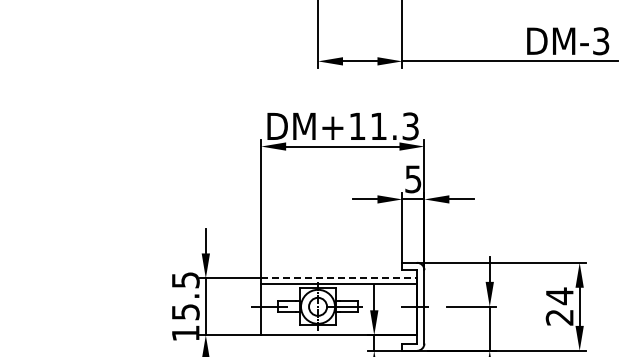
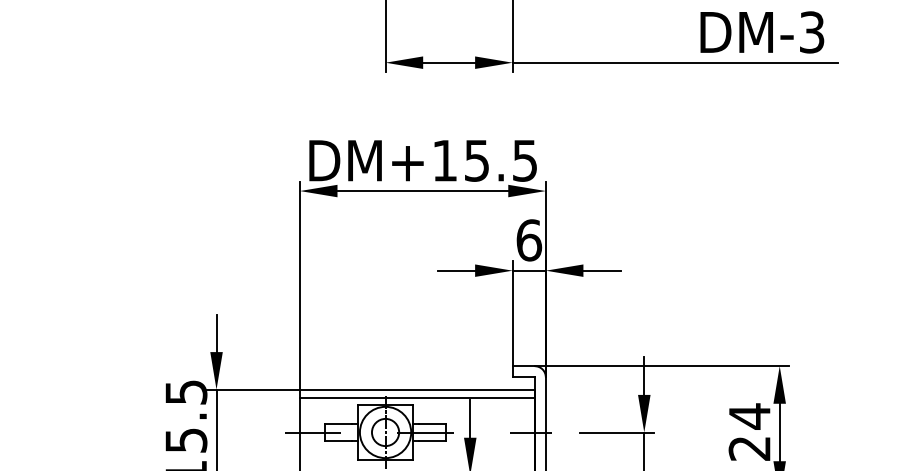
text: (394, 126) -> (500, 160), DM+11.3 -> DM+15.5
text: (413, 179) -> (529, 240), 5 -> 6
line: (339, 278) -> (417, 389), dashed -> solid

